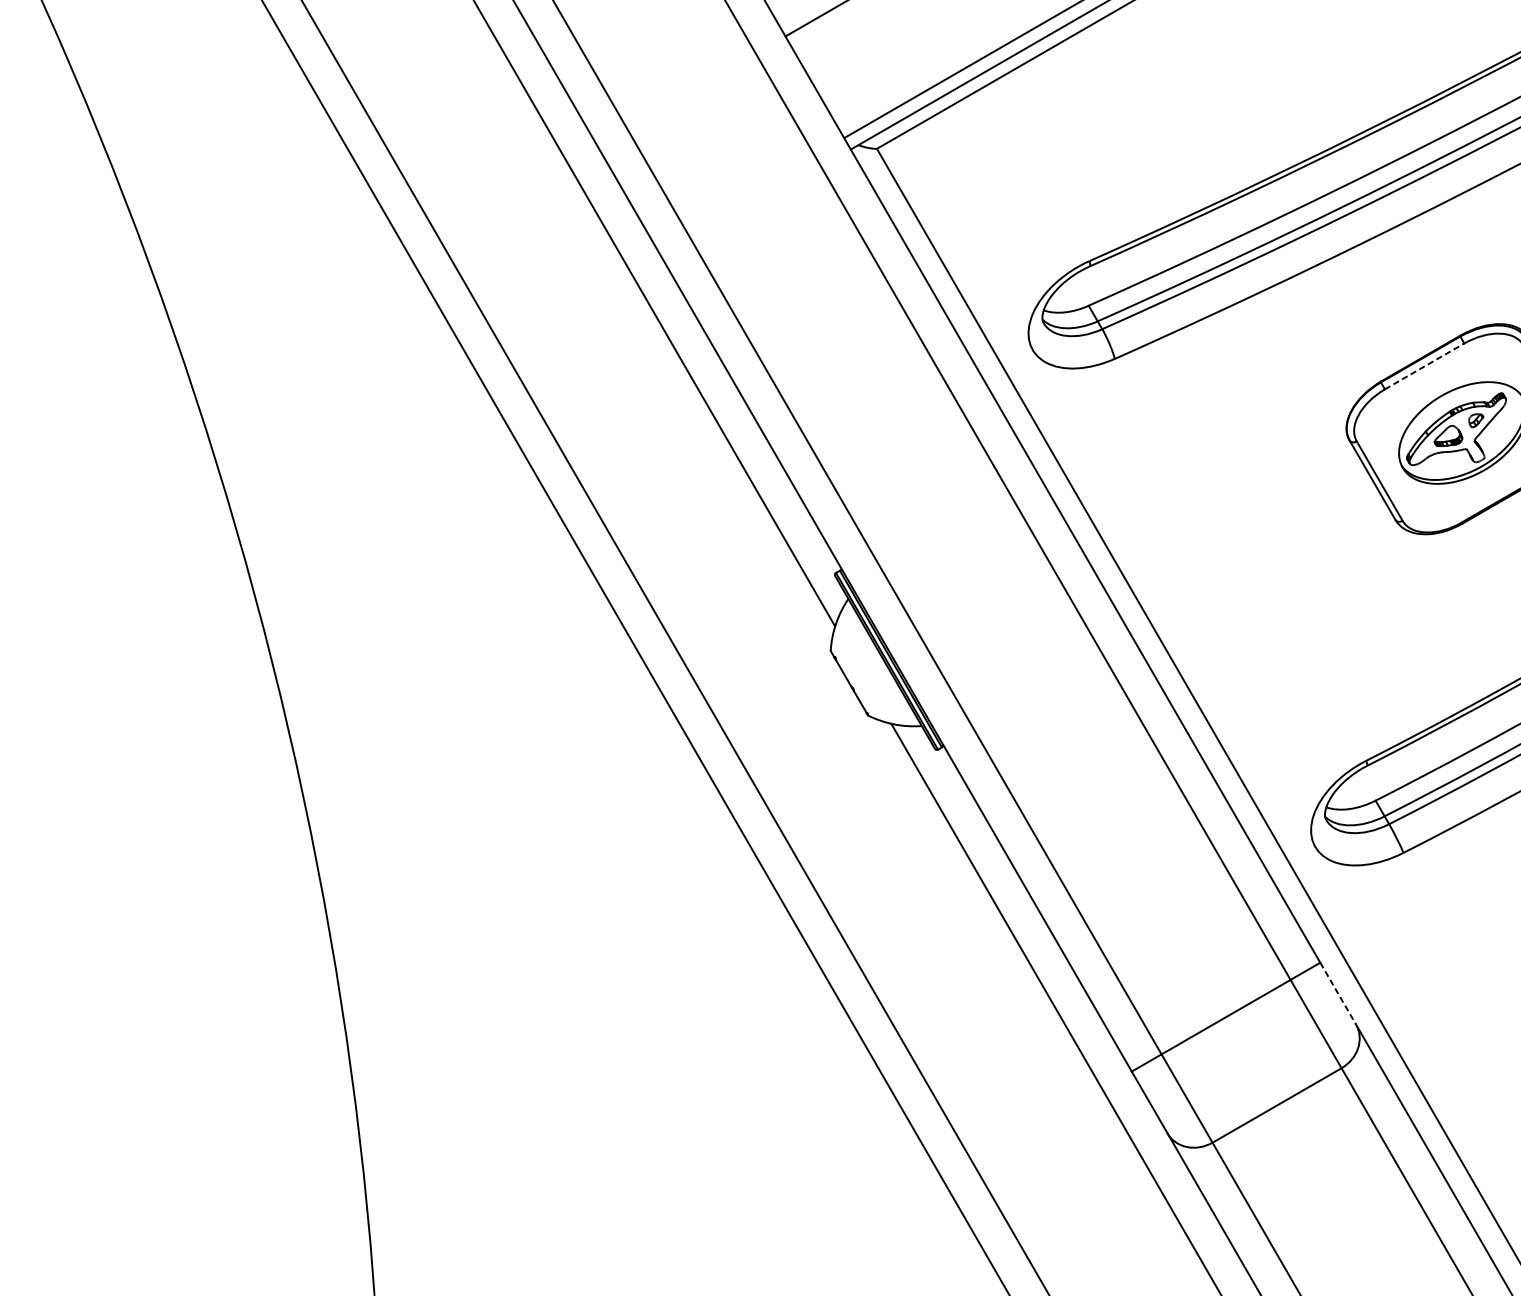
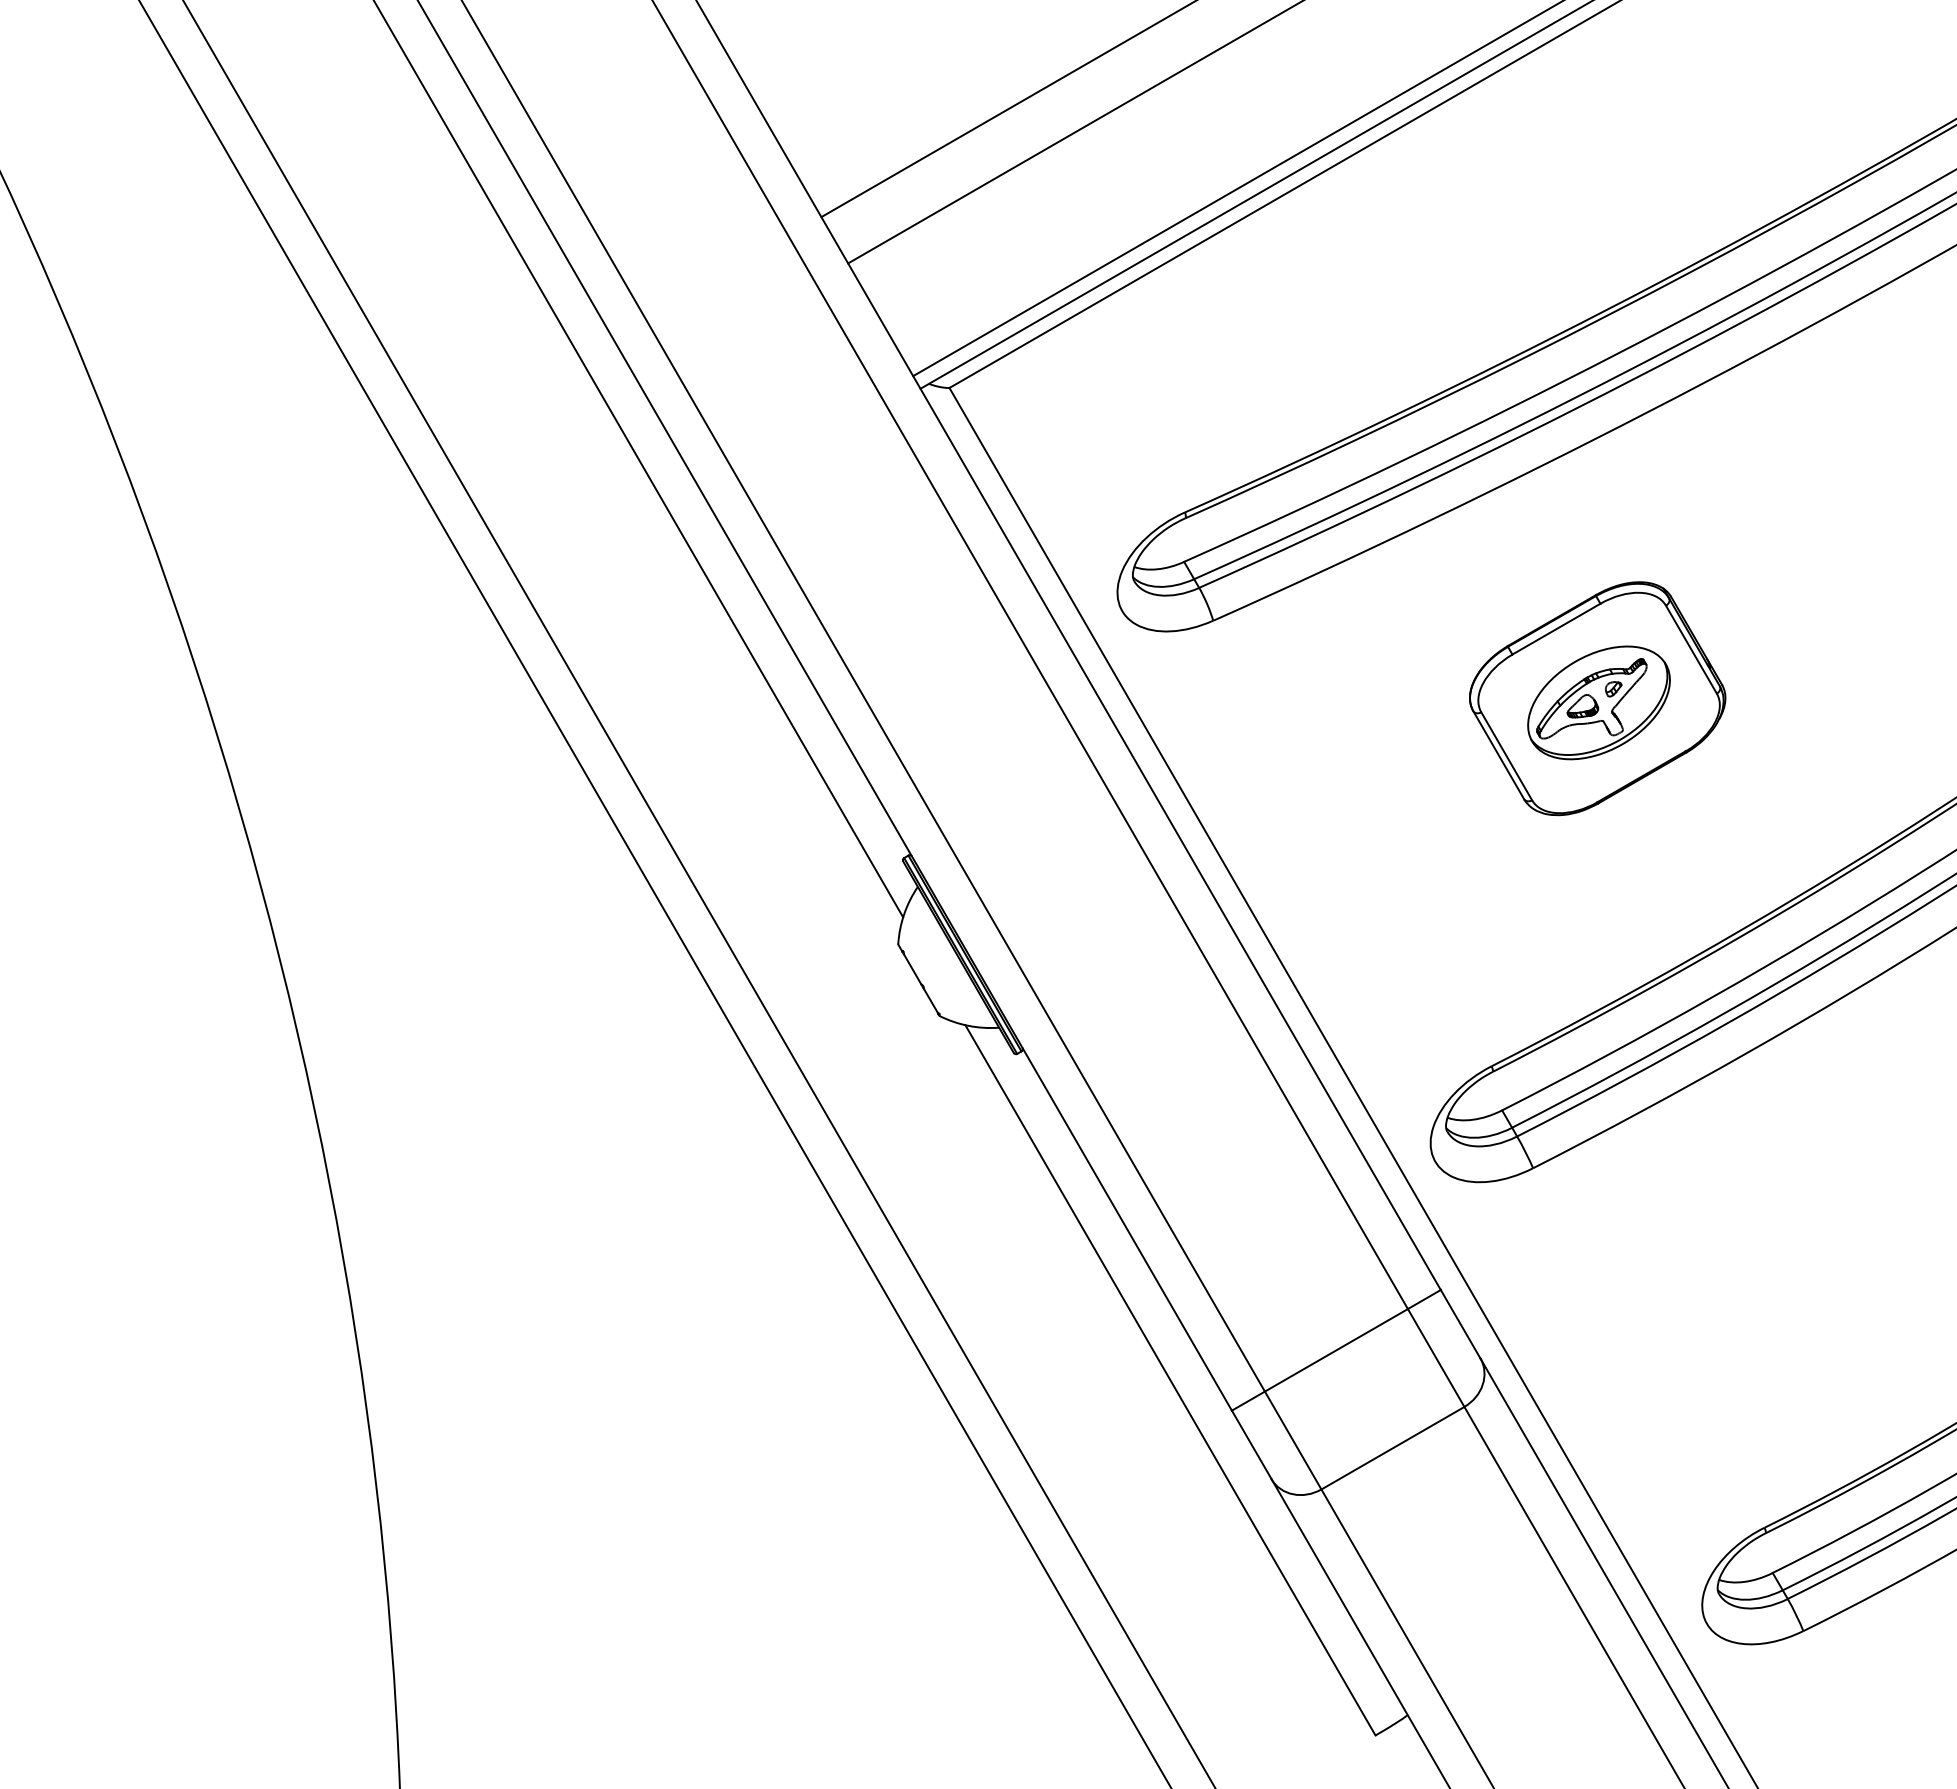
line: (1424, 366) -> (1556, 629), dashed -> solid
line: (1338, 993) -> (1460, 1324), dashed -> solid

